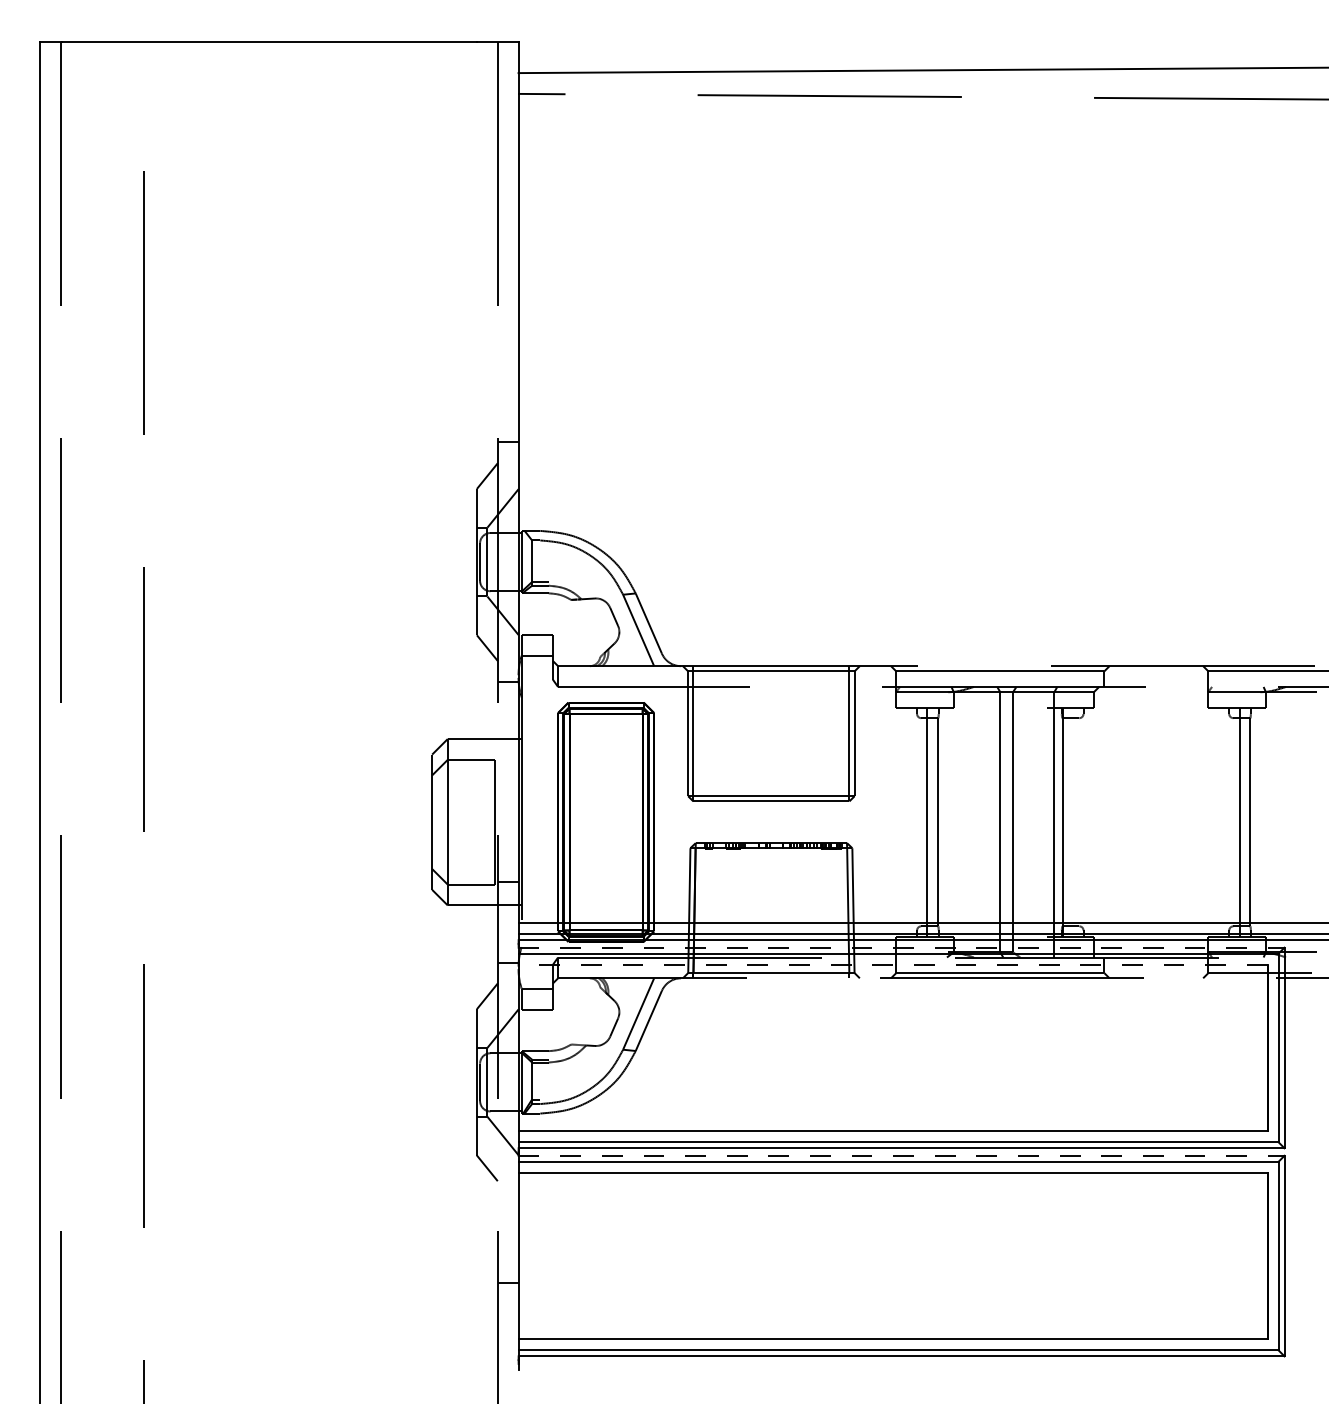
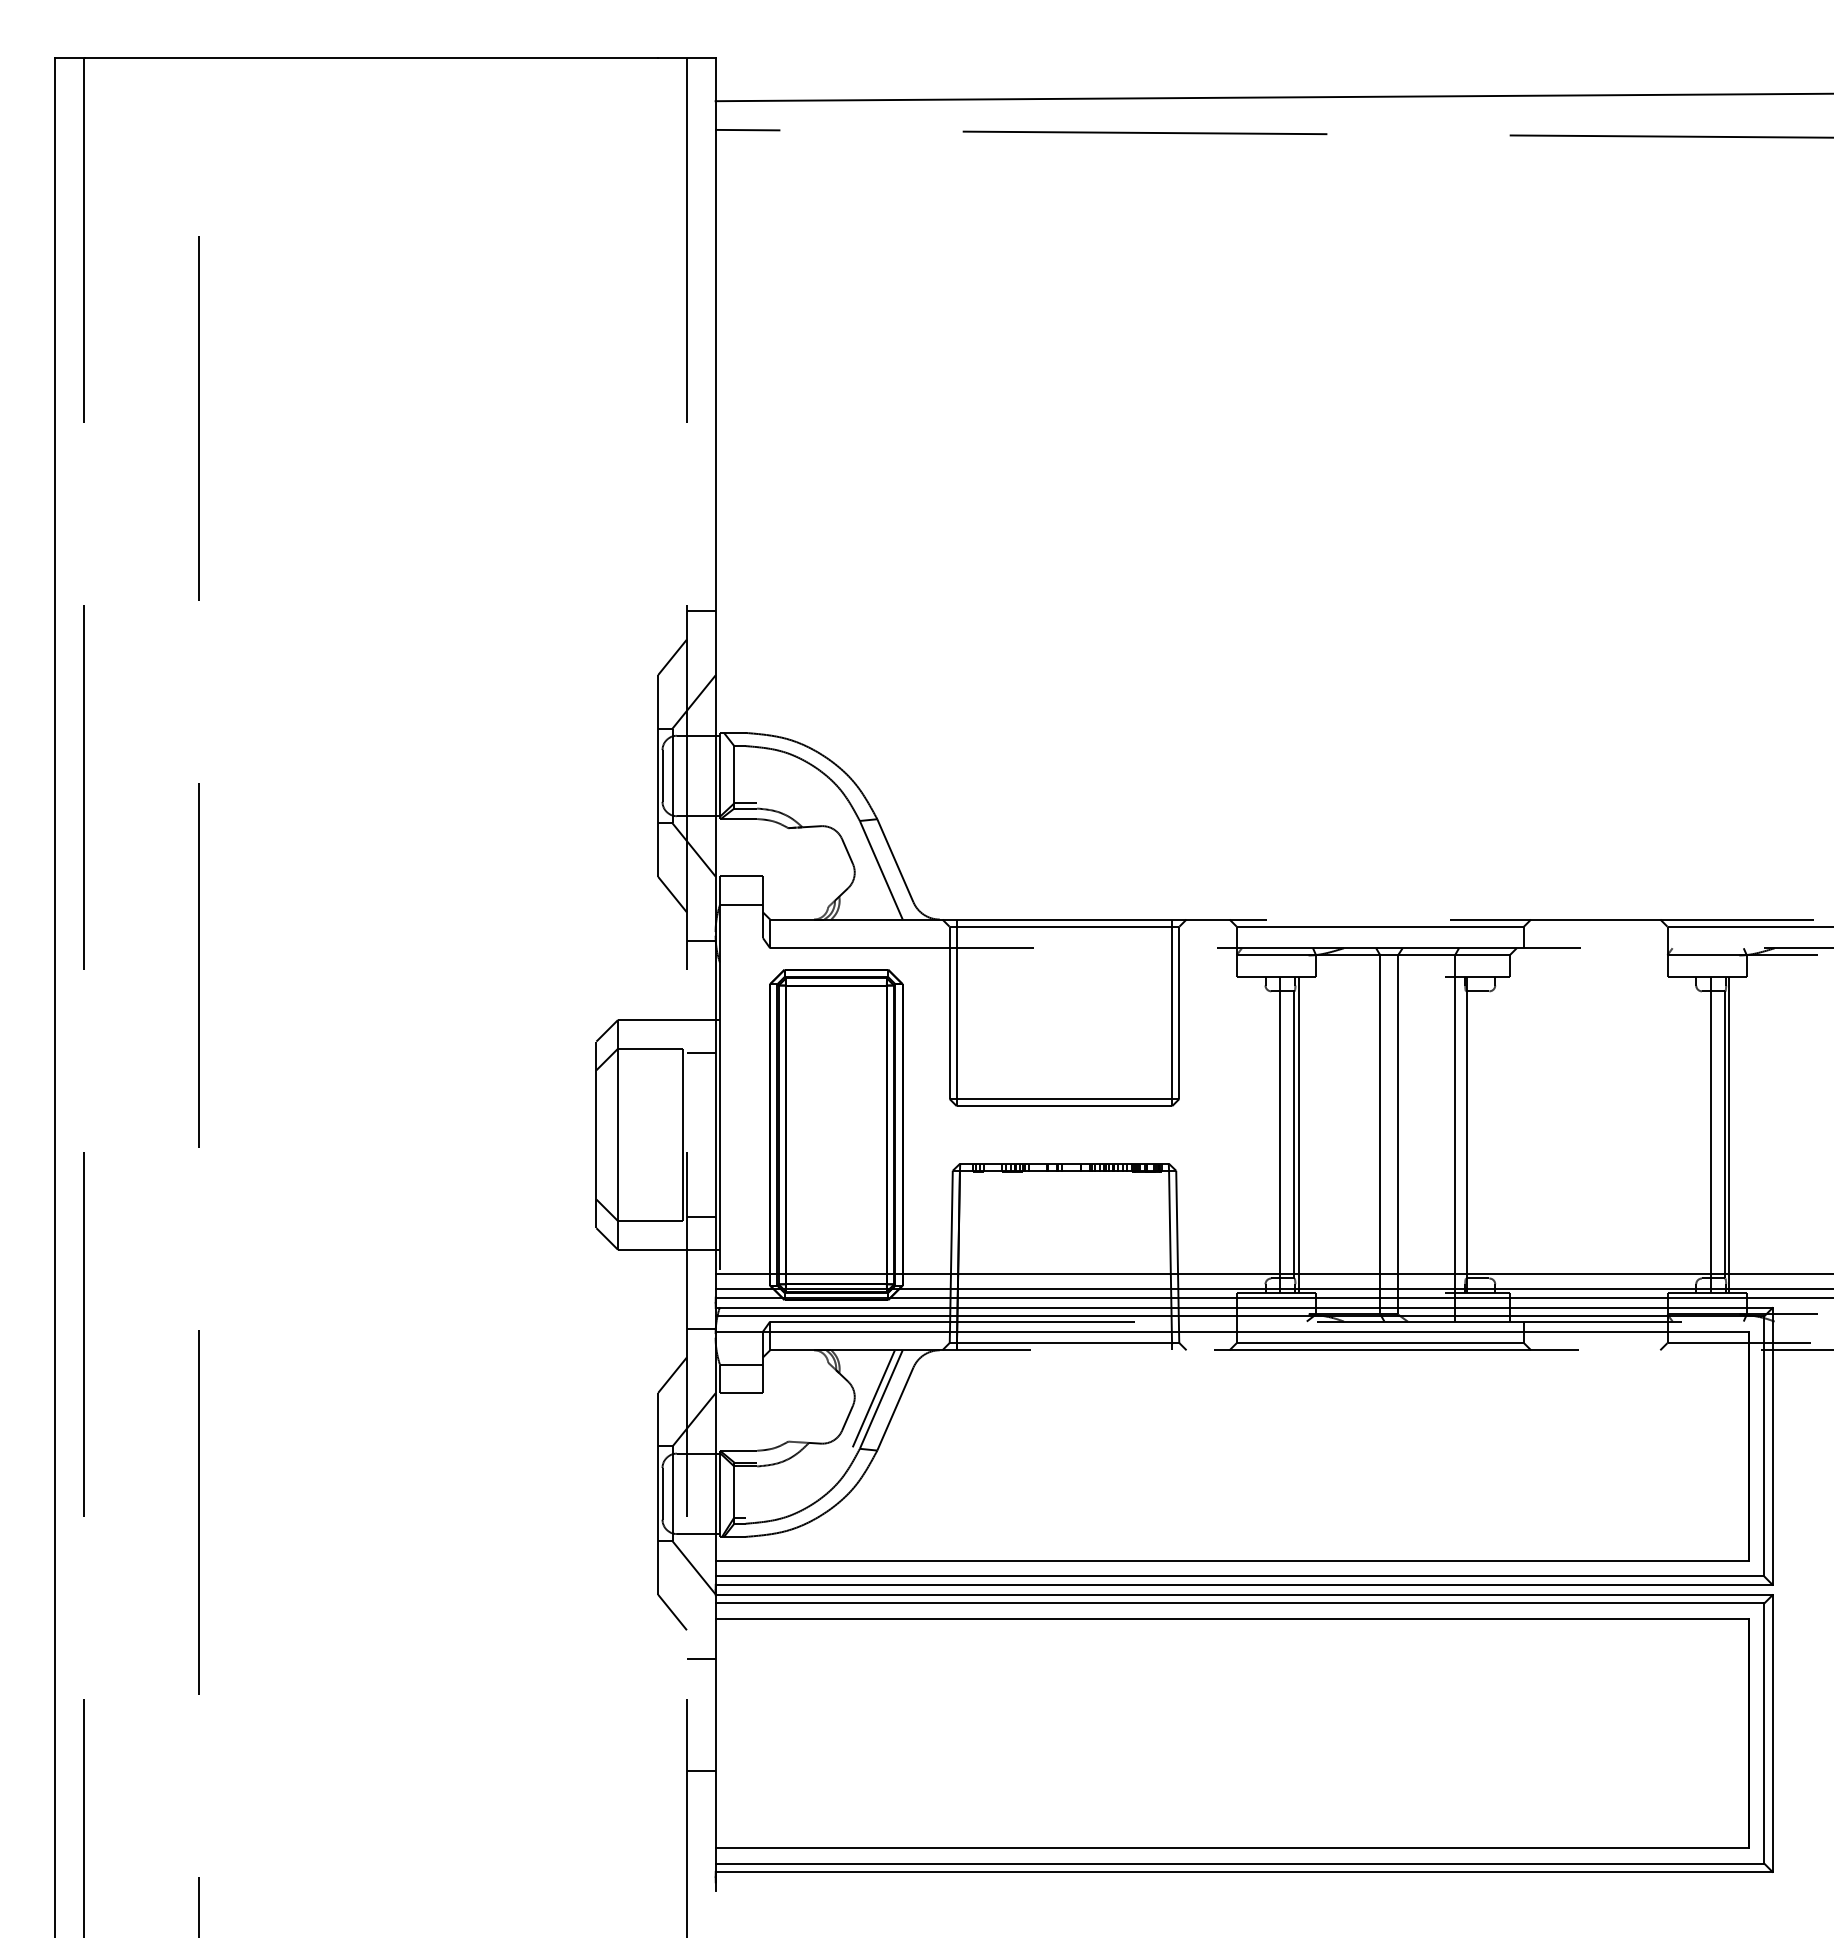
line: (507, 762) -> (700, 1052), added
line: (940, 821) -> (1298, 1134), added
line: (1253, 821) -> (1729, 1134), added
line: (901, 948) -> (1244, 1308), dashed -> solid
line: (893, 964) -> (1232, 1331), dashed -> solid
line: (632, 1013) -> (873, 1398), added
line: (901, 1156) -> (1244, 1595), dashed -> solid
line: (507, 1201) -> (700, 1658), added

